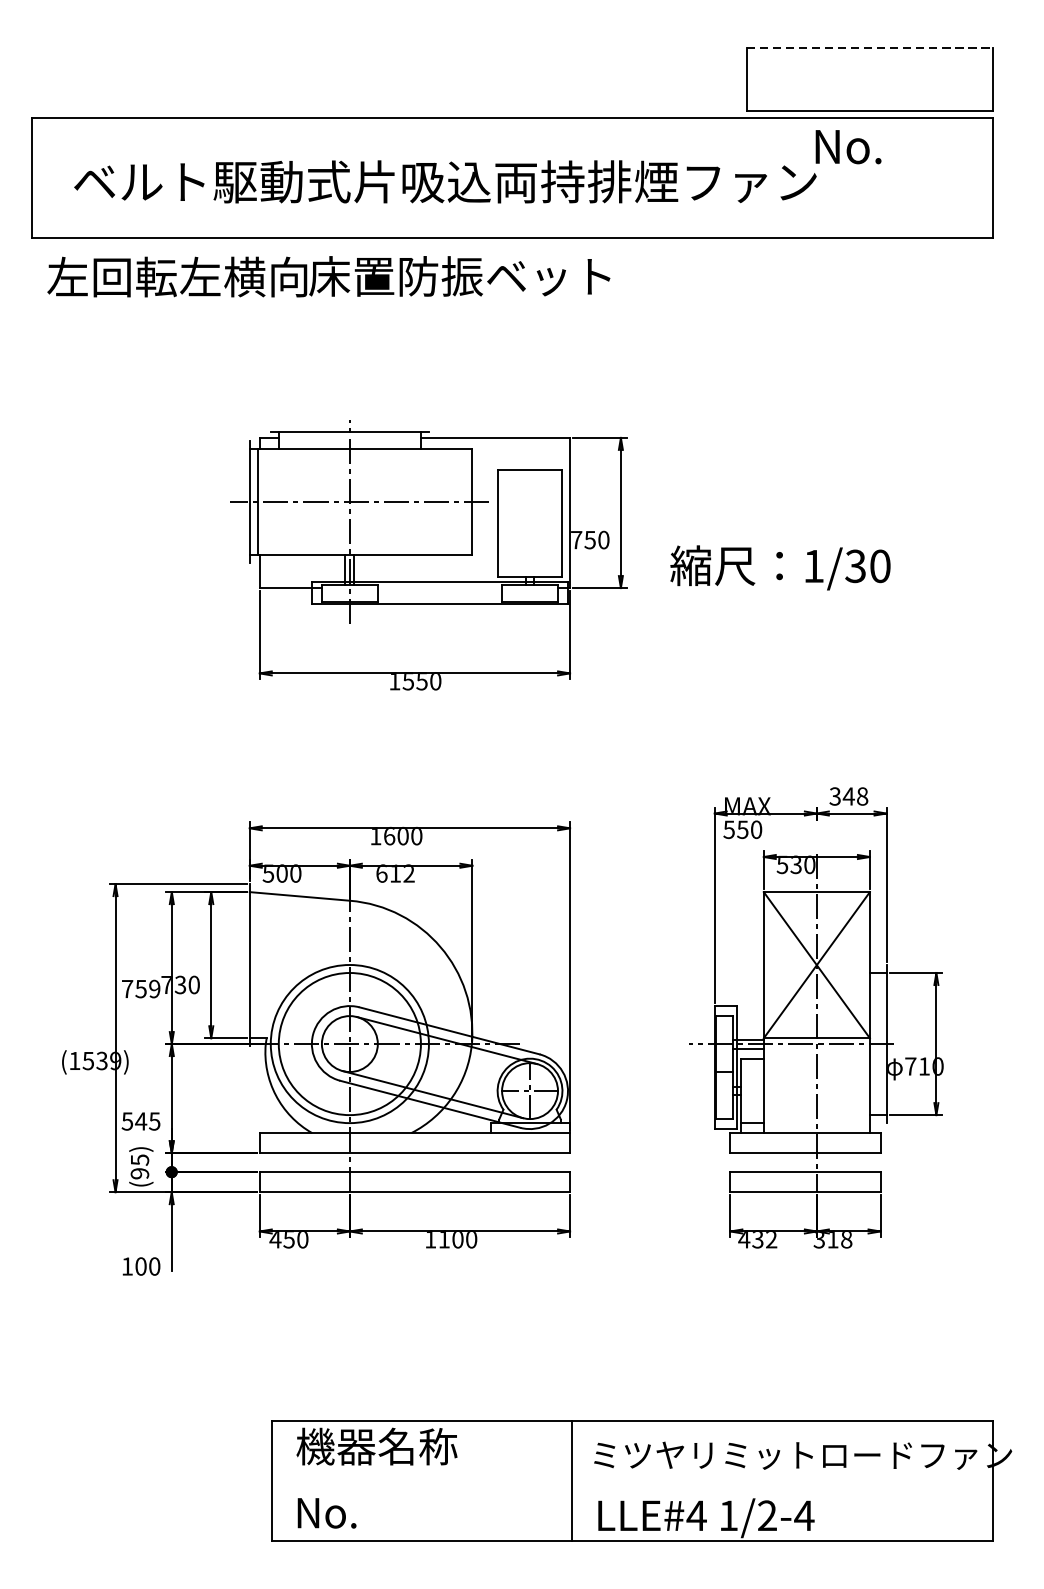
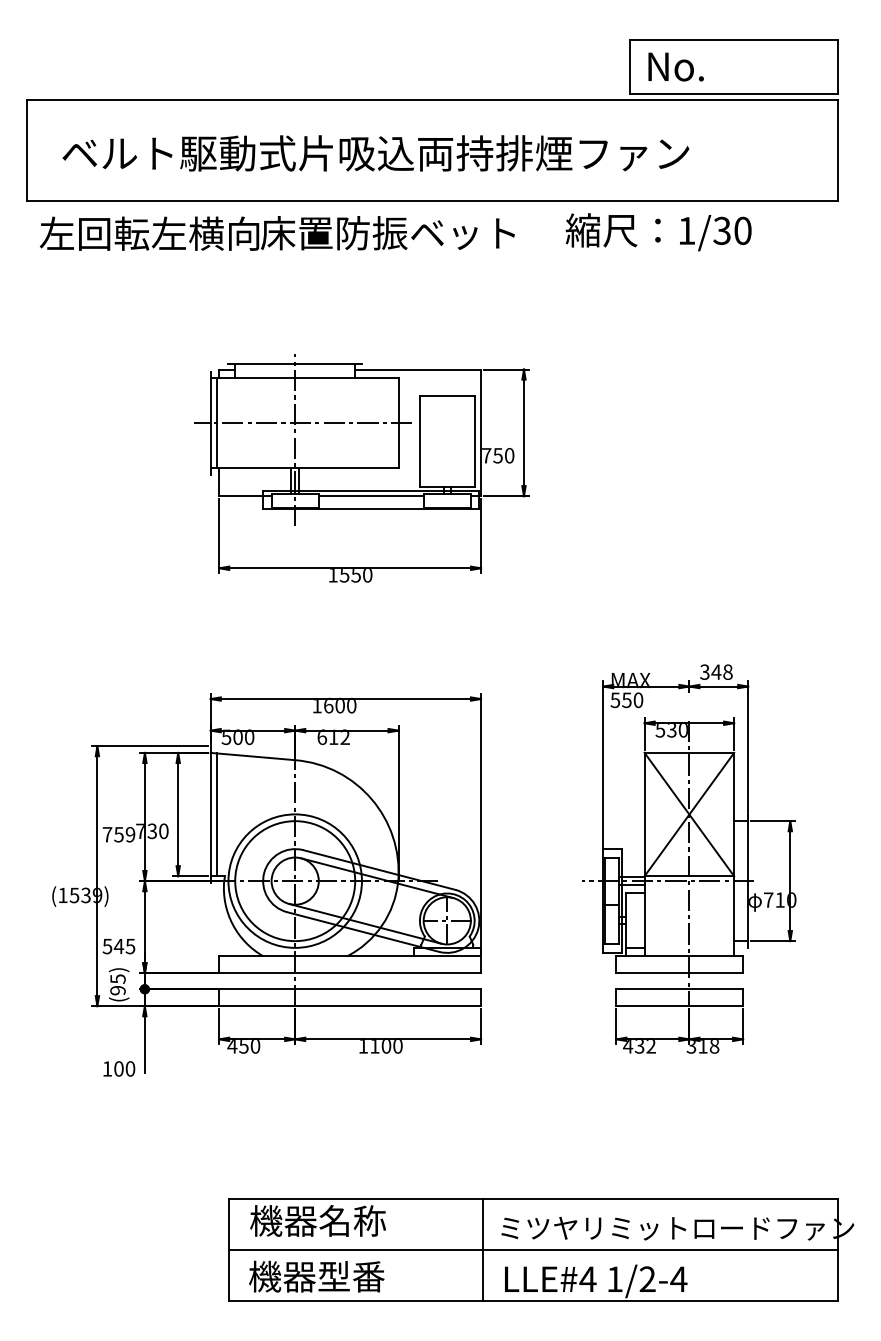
line: (869, 48) -> (733, 40), dashed -> solid
text: (847, 146) -> (675, 66), moved
text: (780, 568) -> (658, 232), moved
line: (439, 588) -> (370, 496), added
line: (257, 965) -> (217, 814), added
line: (632, 1481) -> (533, 1250), added
text: (375, 1512) -> (316, 1276), No. -> 機器型番

